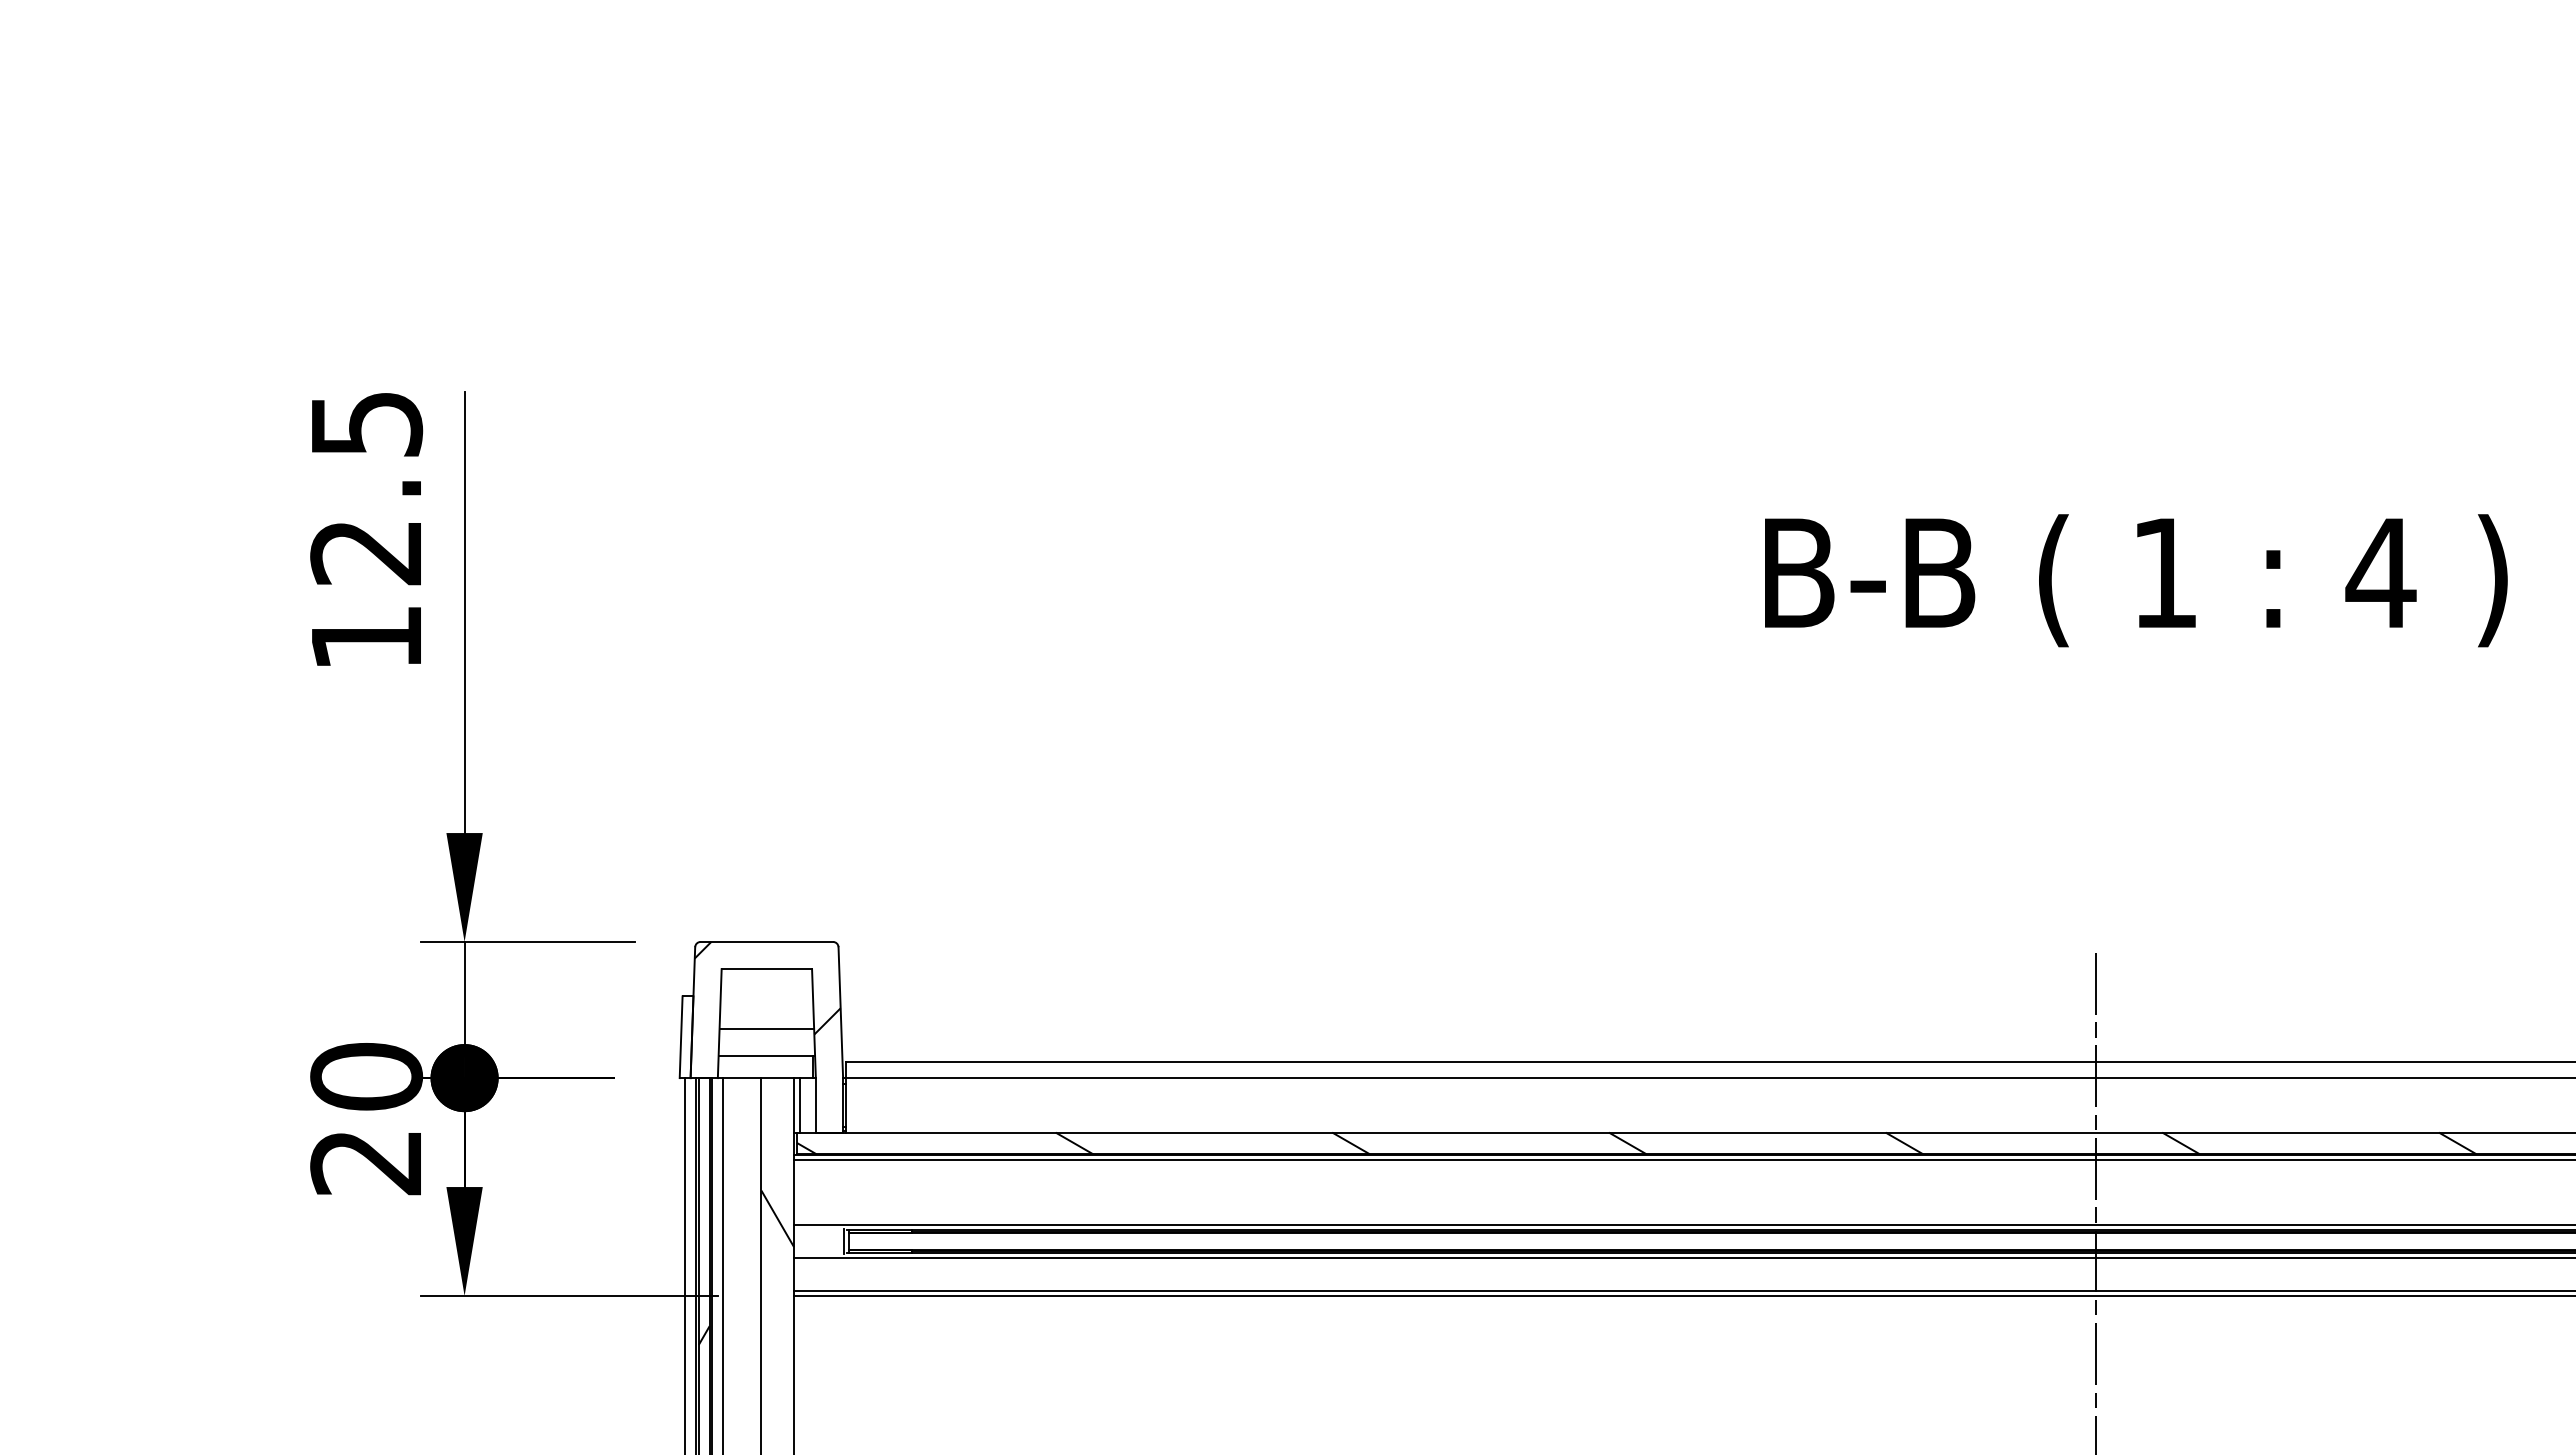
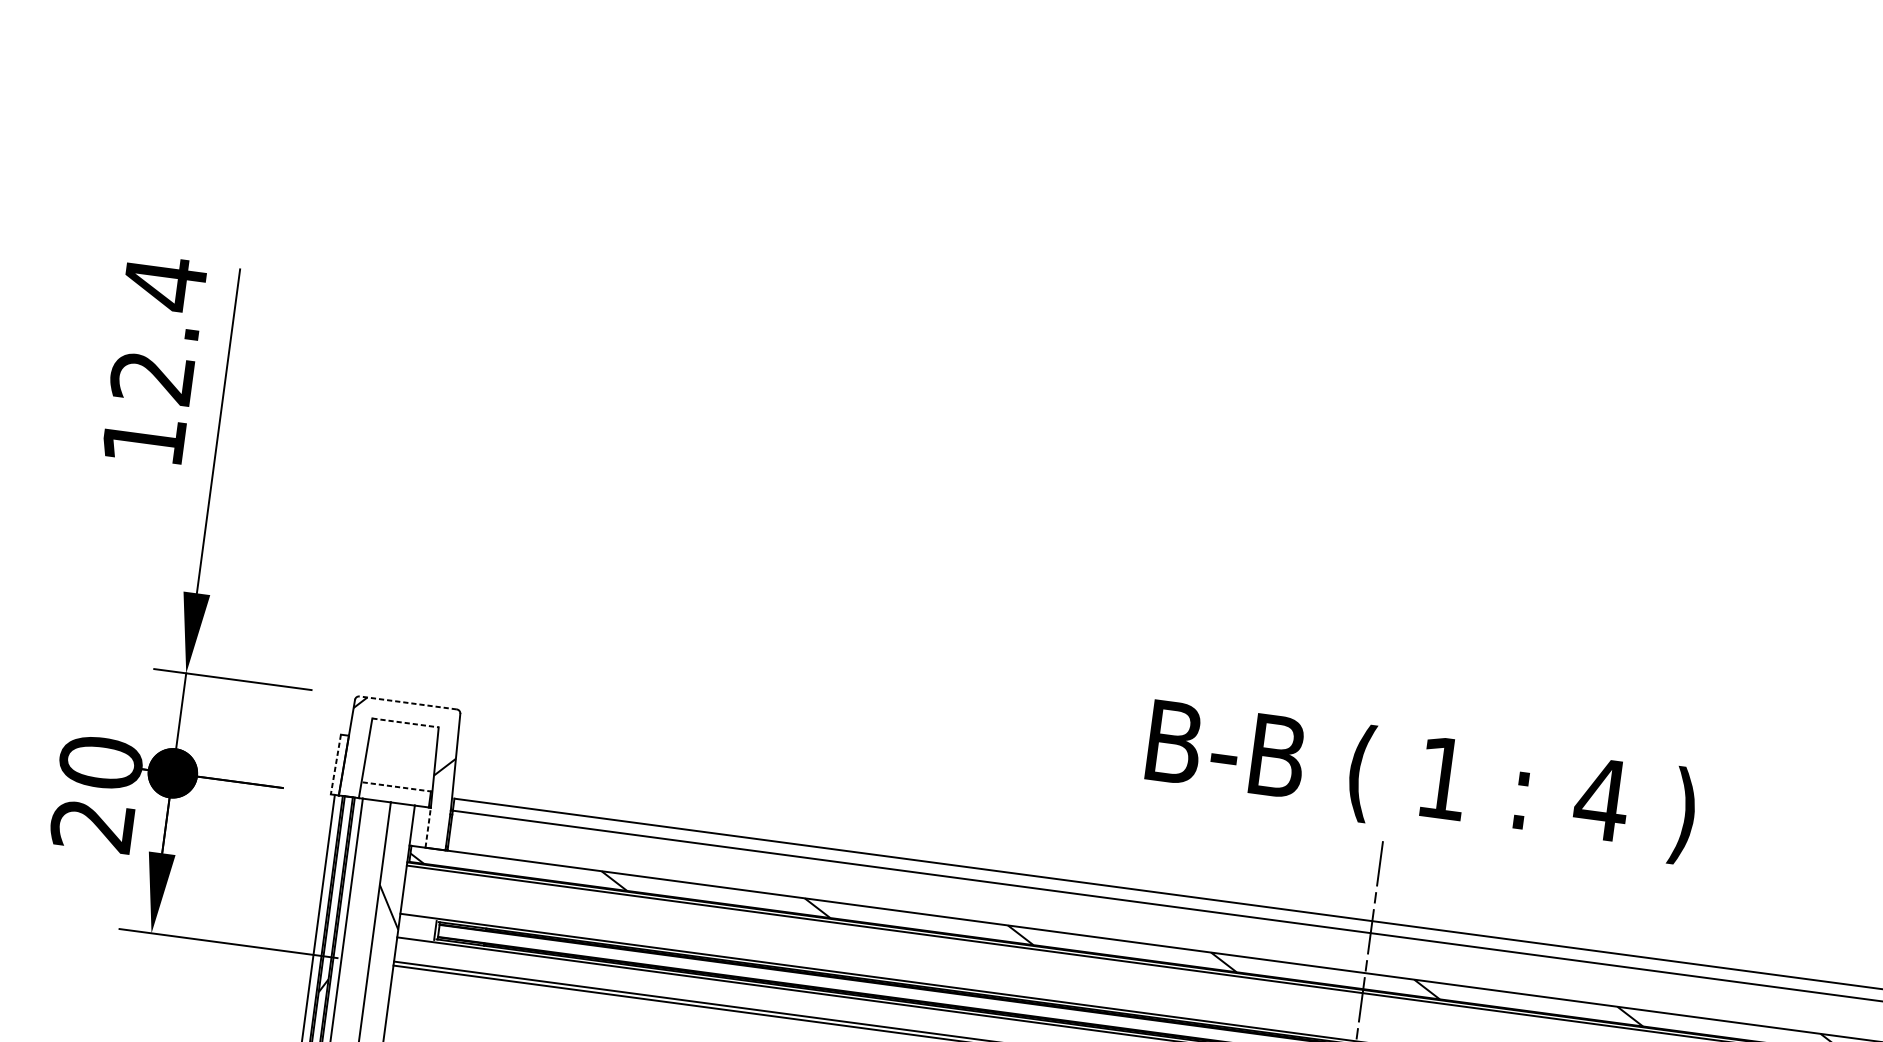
text: (367, 424) -> (165, 283), 12.5 -> 12.4
text: (2136, 580) -> (1421, 781), moved
line: (766, 941) -> (407, 702), solid -> dashed
line: (767, 969) -> (405, 723), solid -> dashed
line: (766, 1029) -> (399, 767), removed
line: (681, 1037) -> (336, 764), solid -> dashed
line: (766, 1056) -> (396, 787), solid -> dashed
line: (815, 1104) -> (427, 827), solid -> dashed
line: (799, 1105) -> (416, 826), removed

